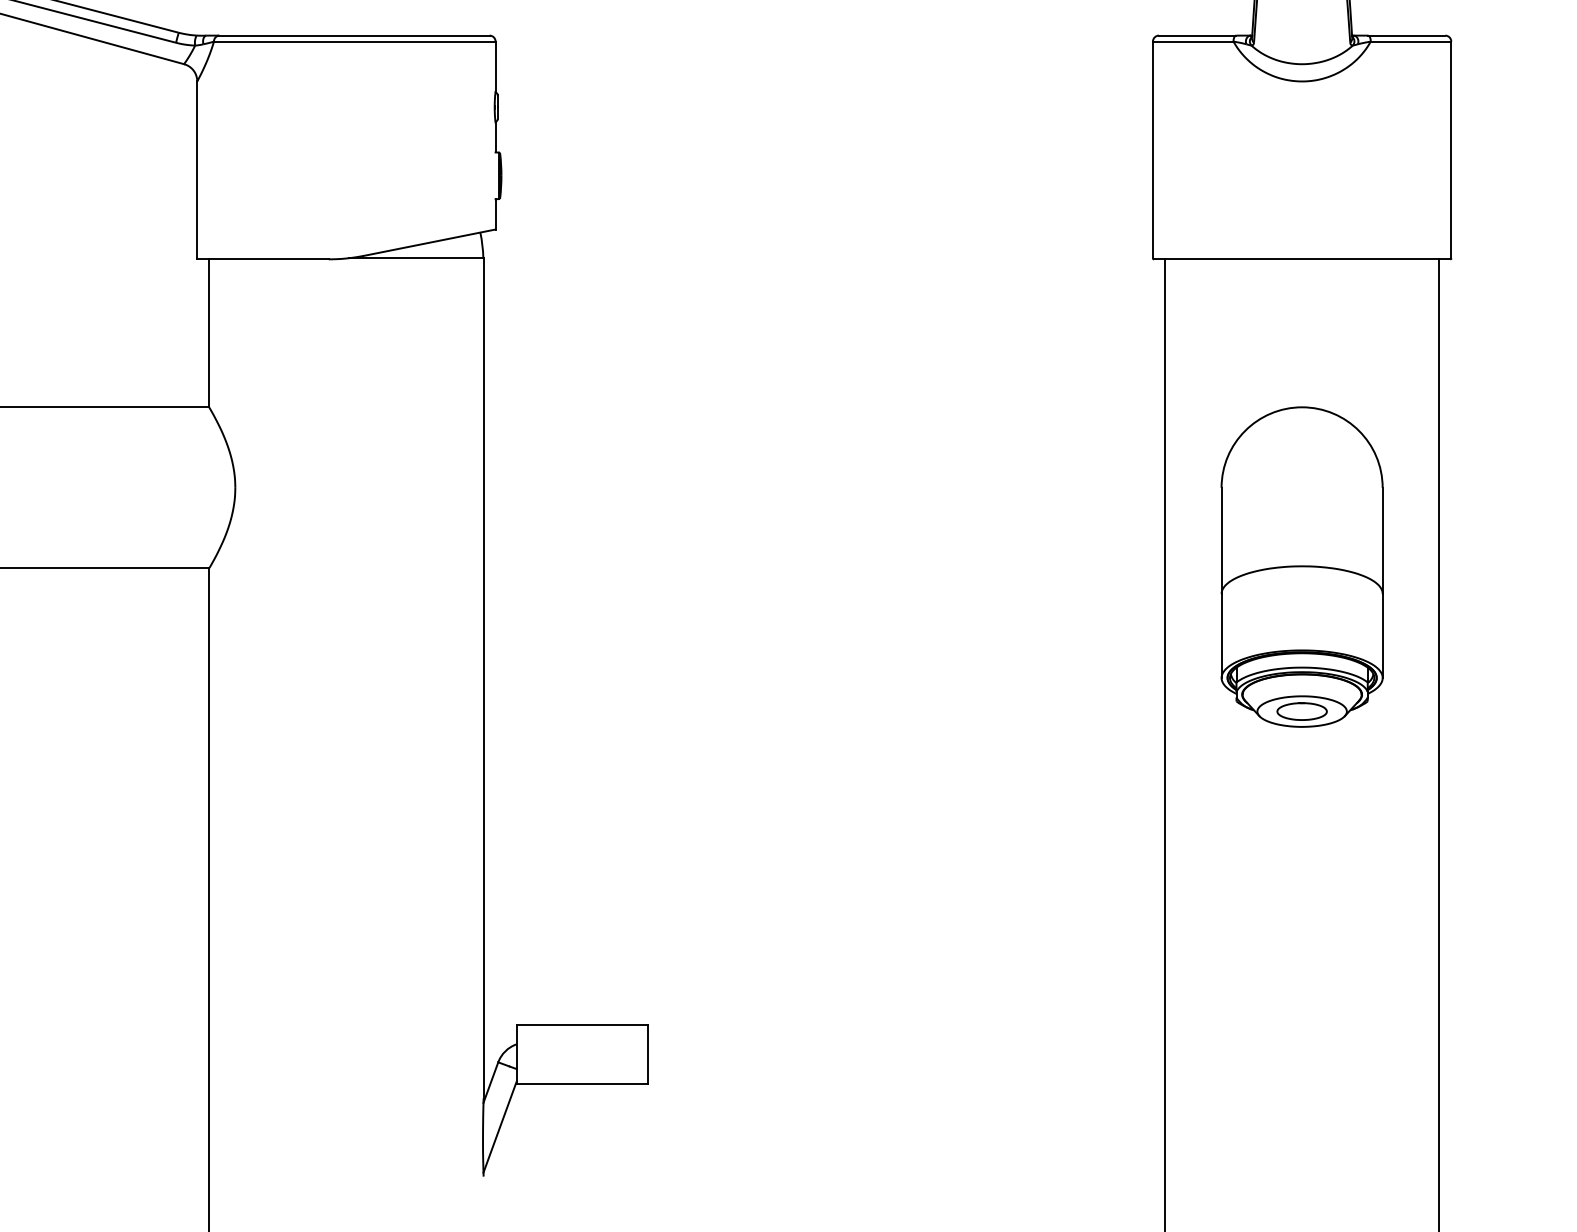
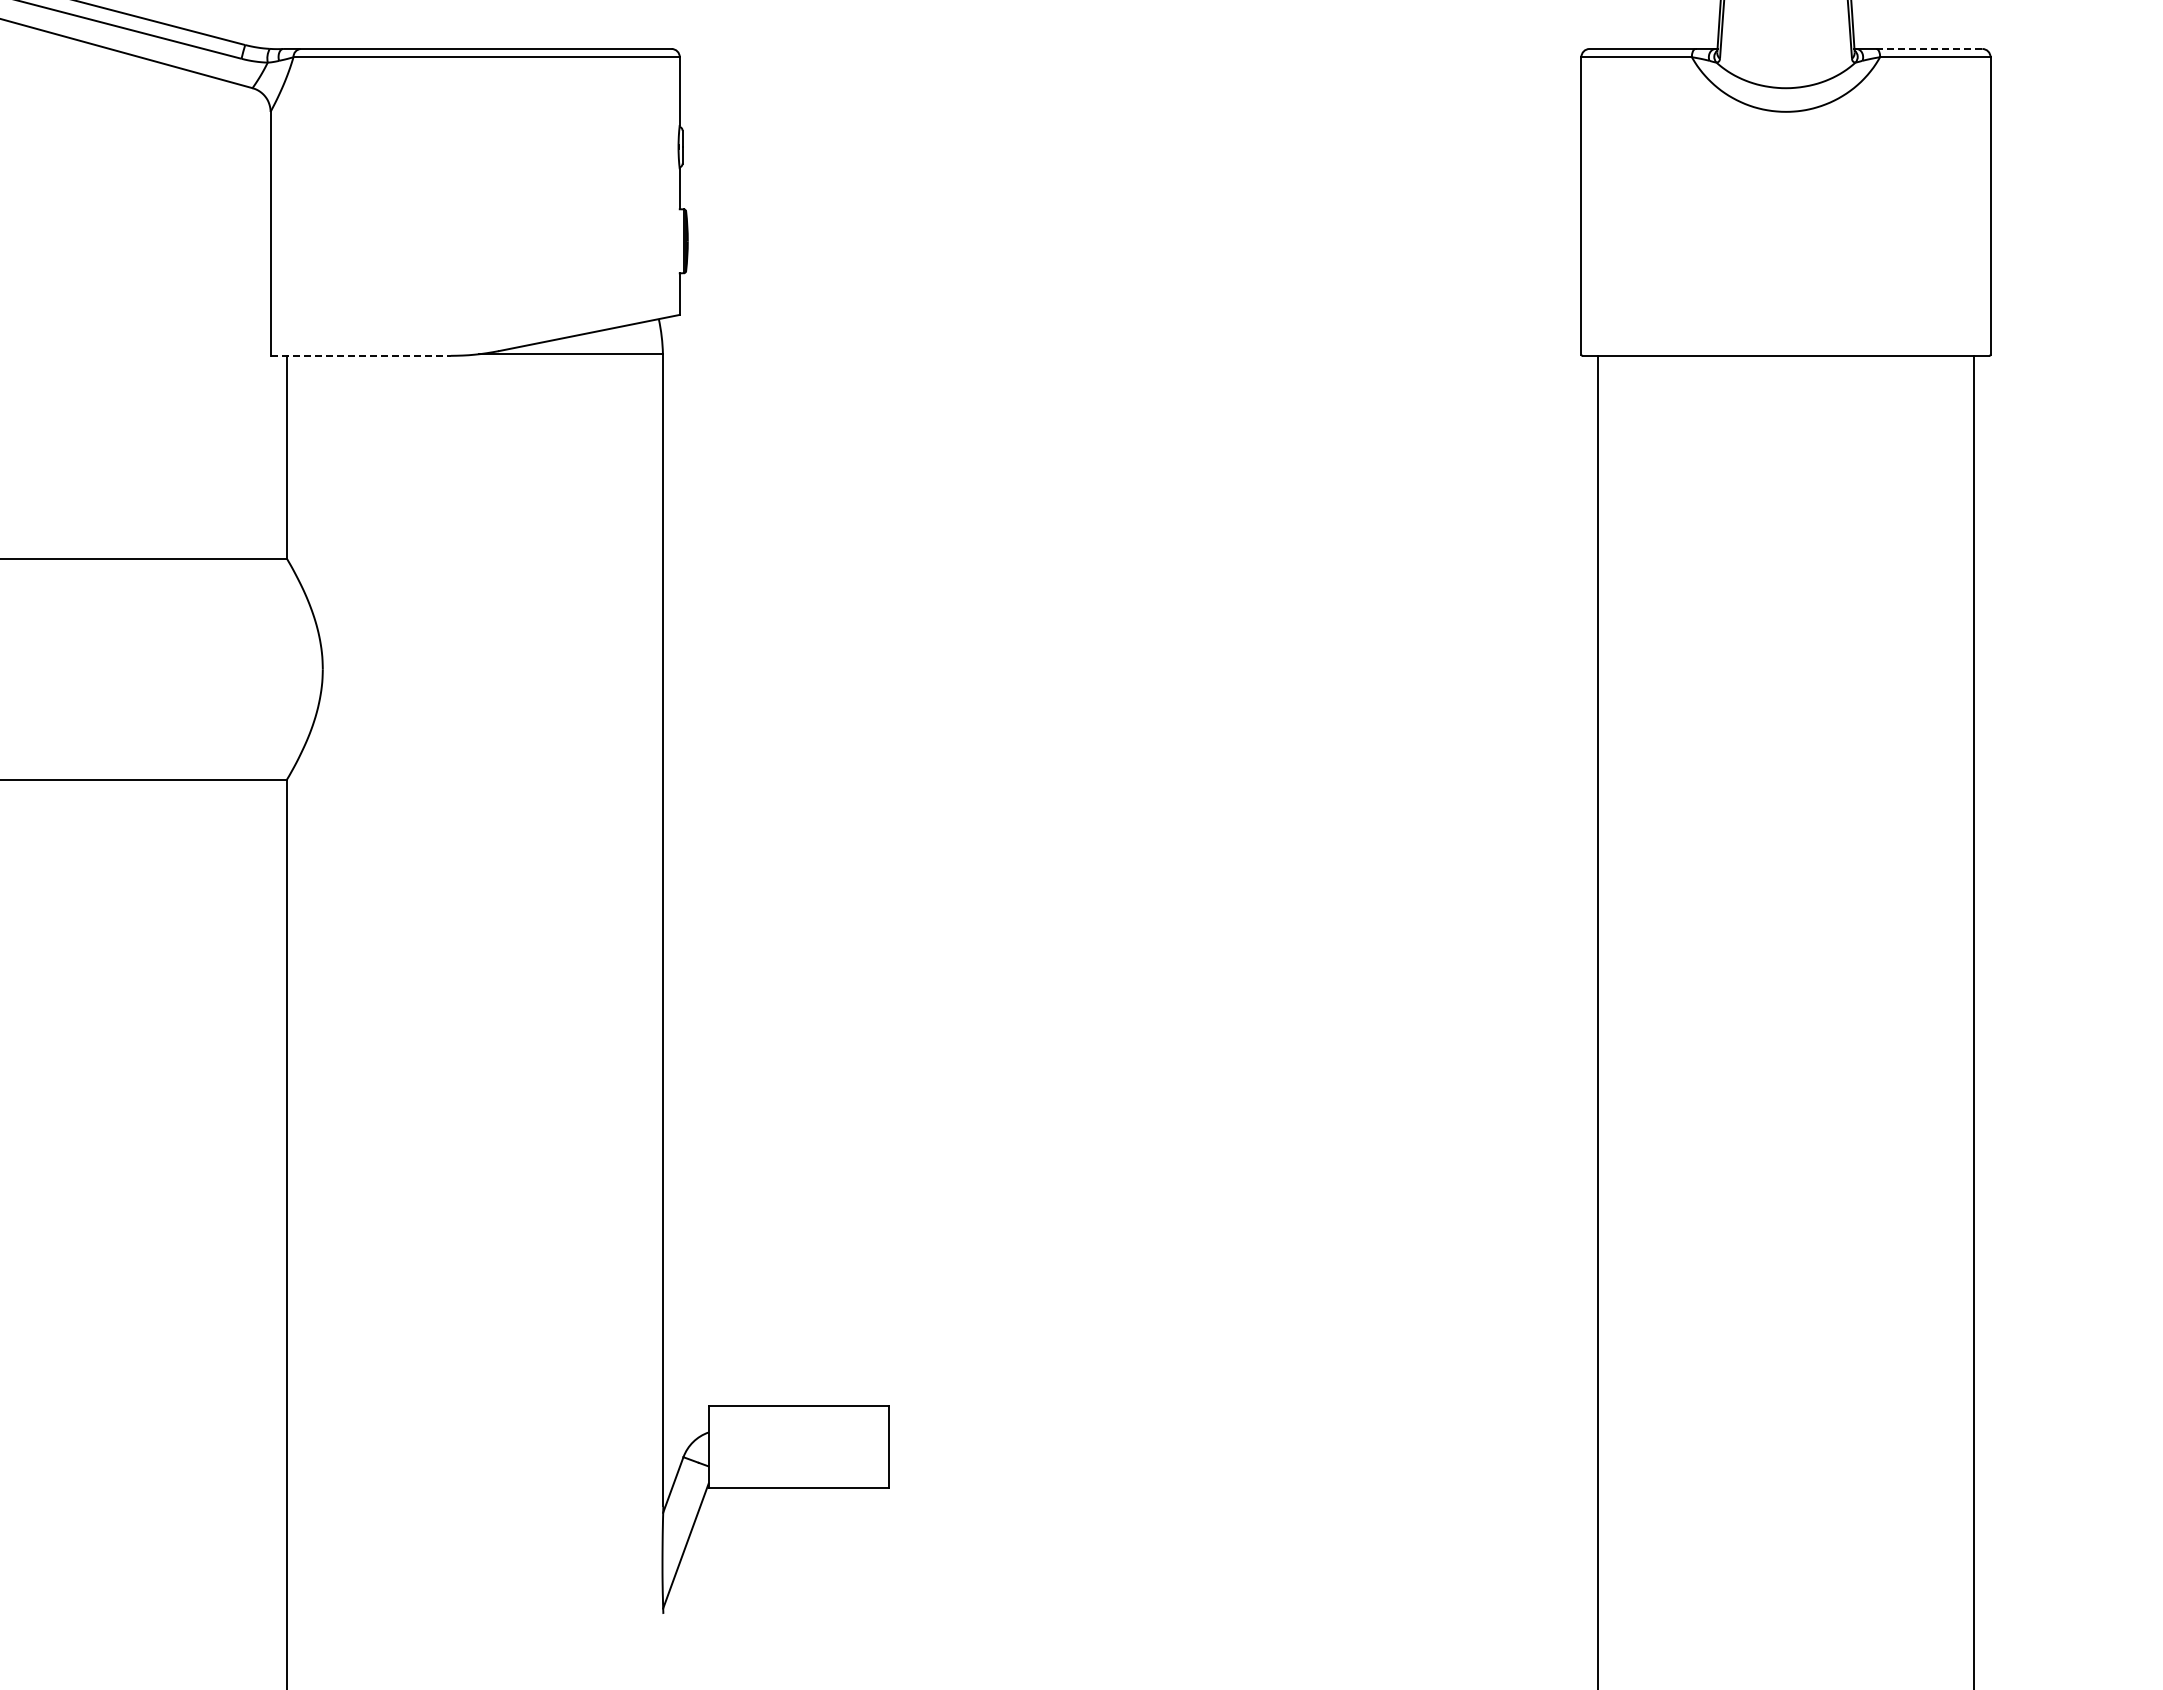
line: (1406, 35) -> (1929, 48), solid -> dashed
line: (263, 259) -> (361, 355), solid -> dashed
part: (1301, 566) -> (1785, 777), removed

